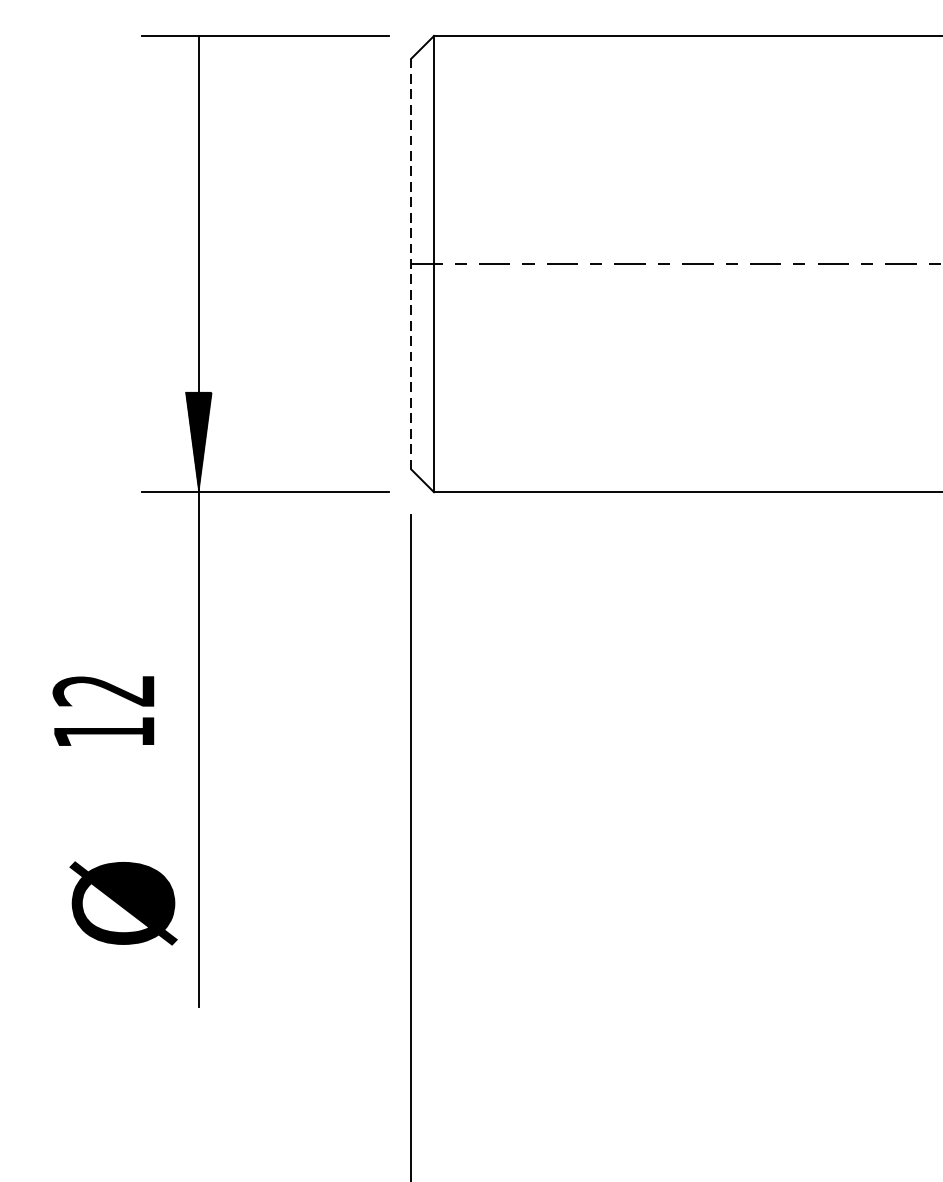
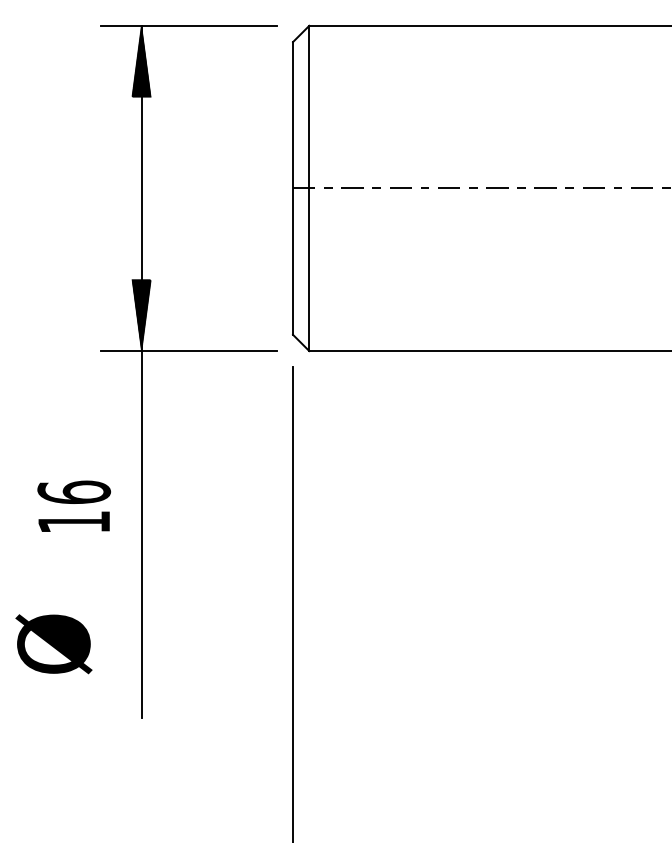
hatch: (198, 84) -> (141, 60), added
line: (411, 262) -> (293, 187), dashed -> solid
text: (104, 689) -> (74, 491), 12 -> 16
text: (122, 903) -> (53, 644), moved

